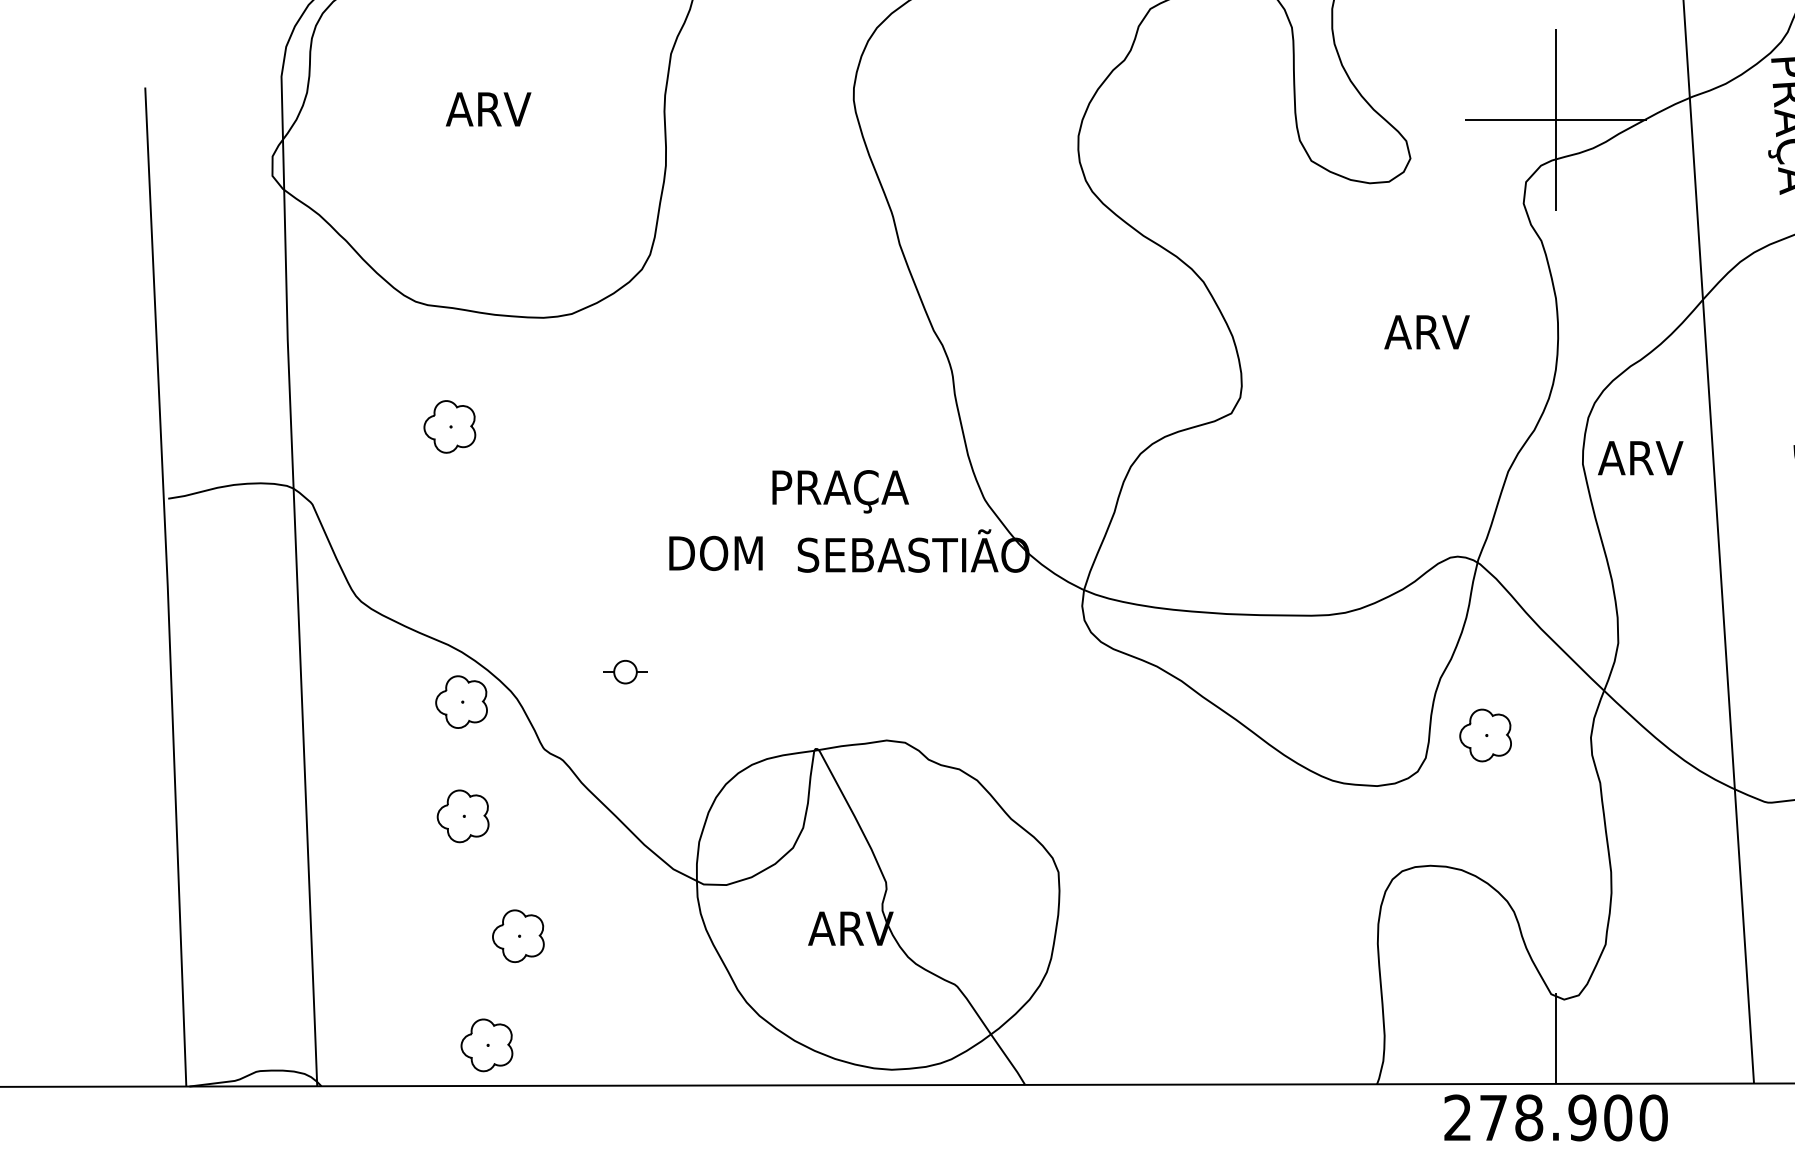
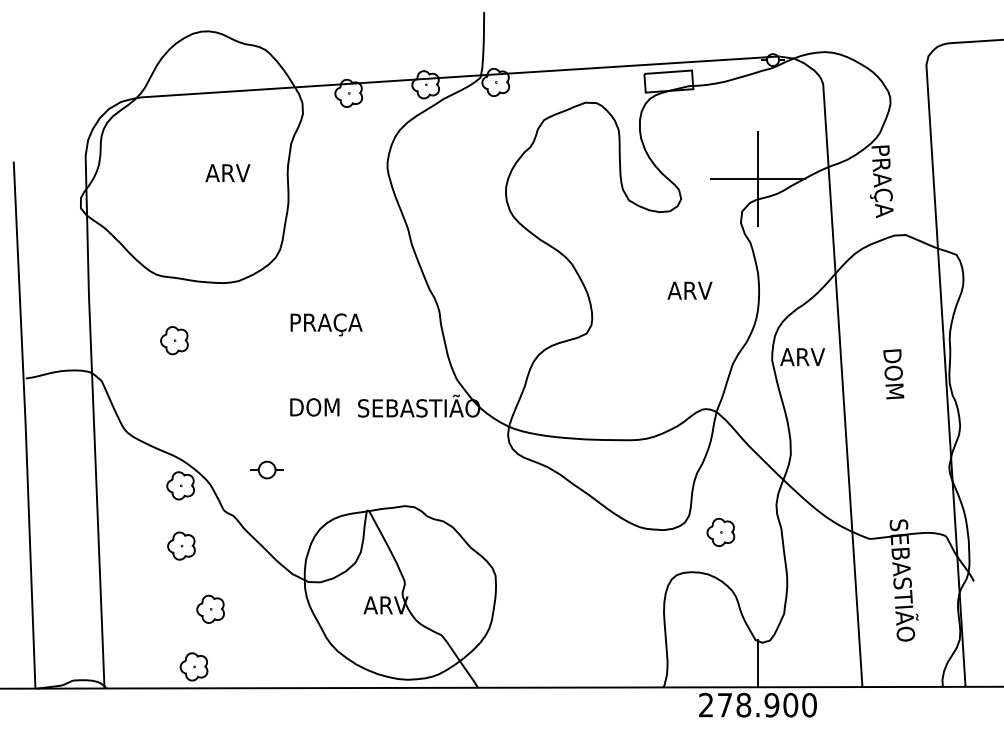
text: (487, 110) -> (227, 173), moved
text: (840, 491) -> (326, 324), moved
part: (624, 671) -> (266, 469), size x1.4
part: (1484, 735) -> (720, 532), moved

